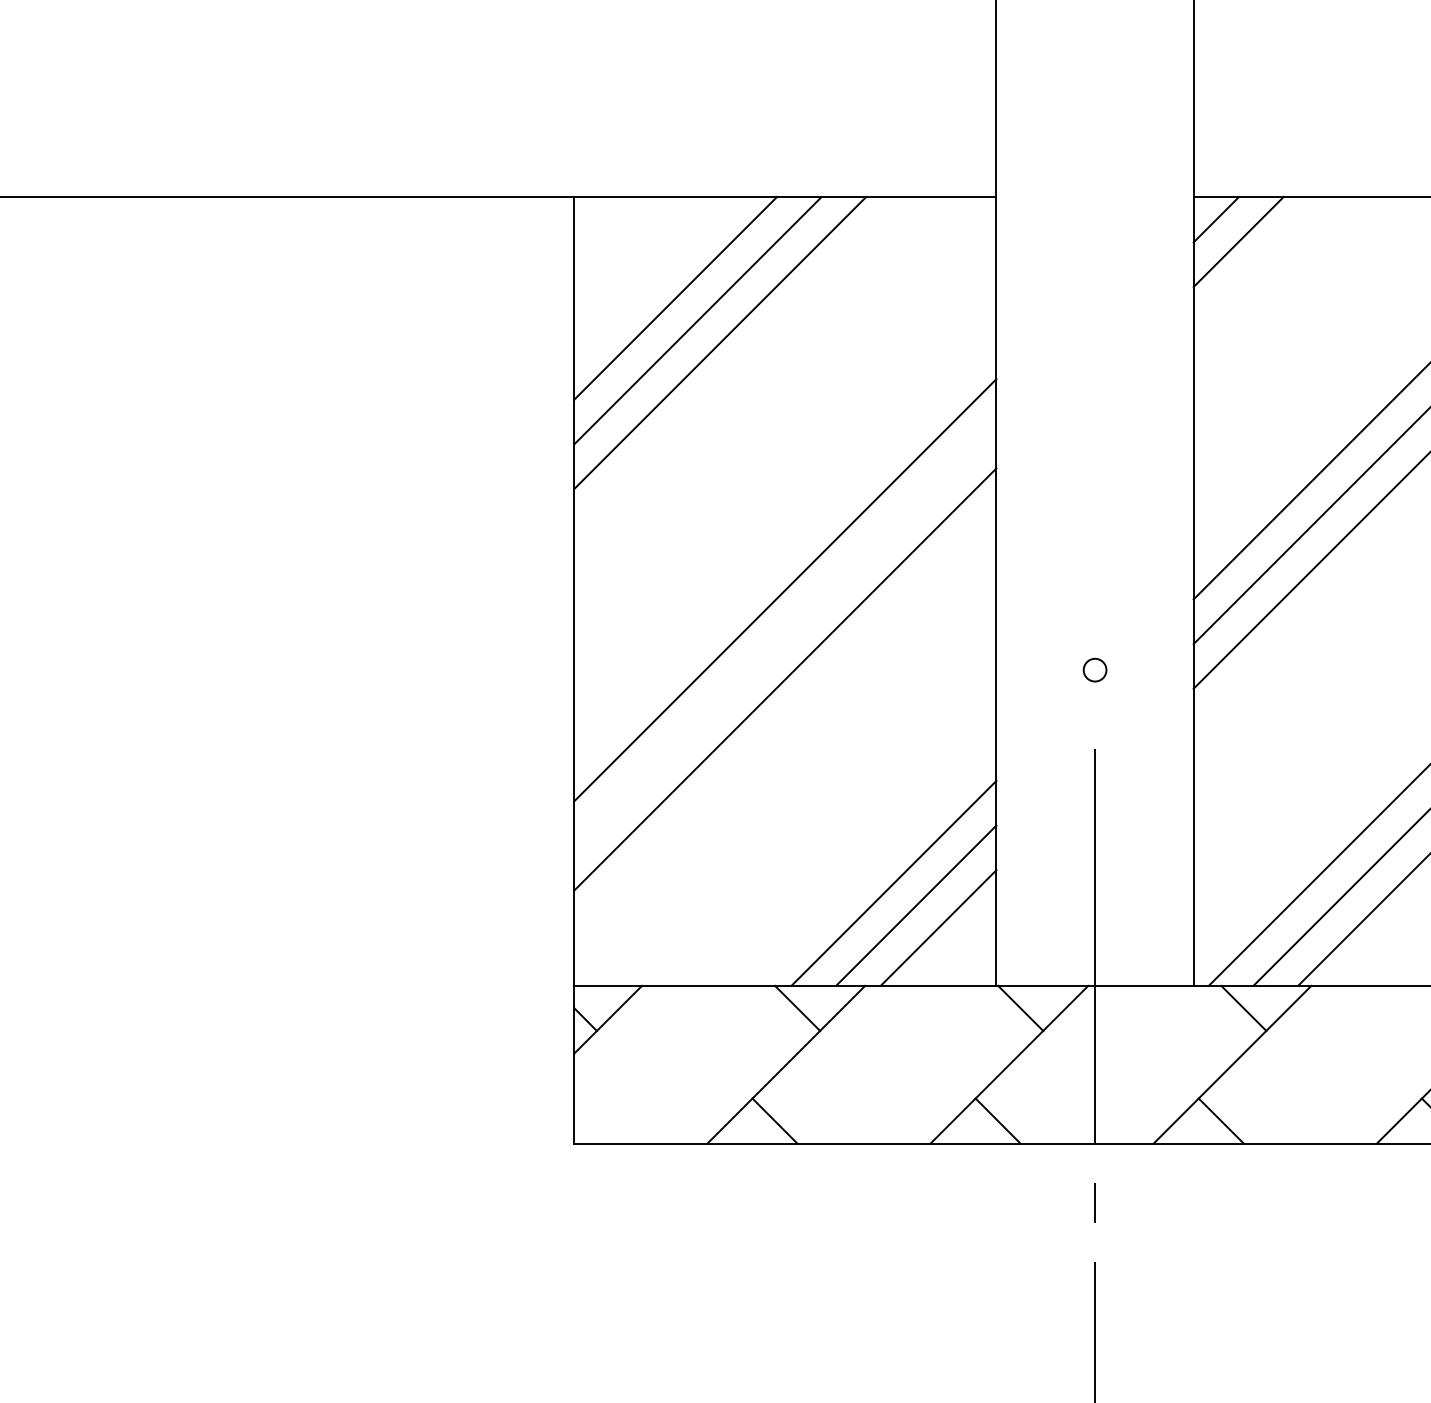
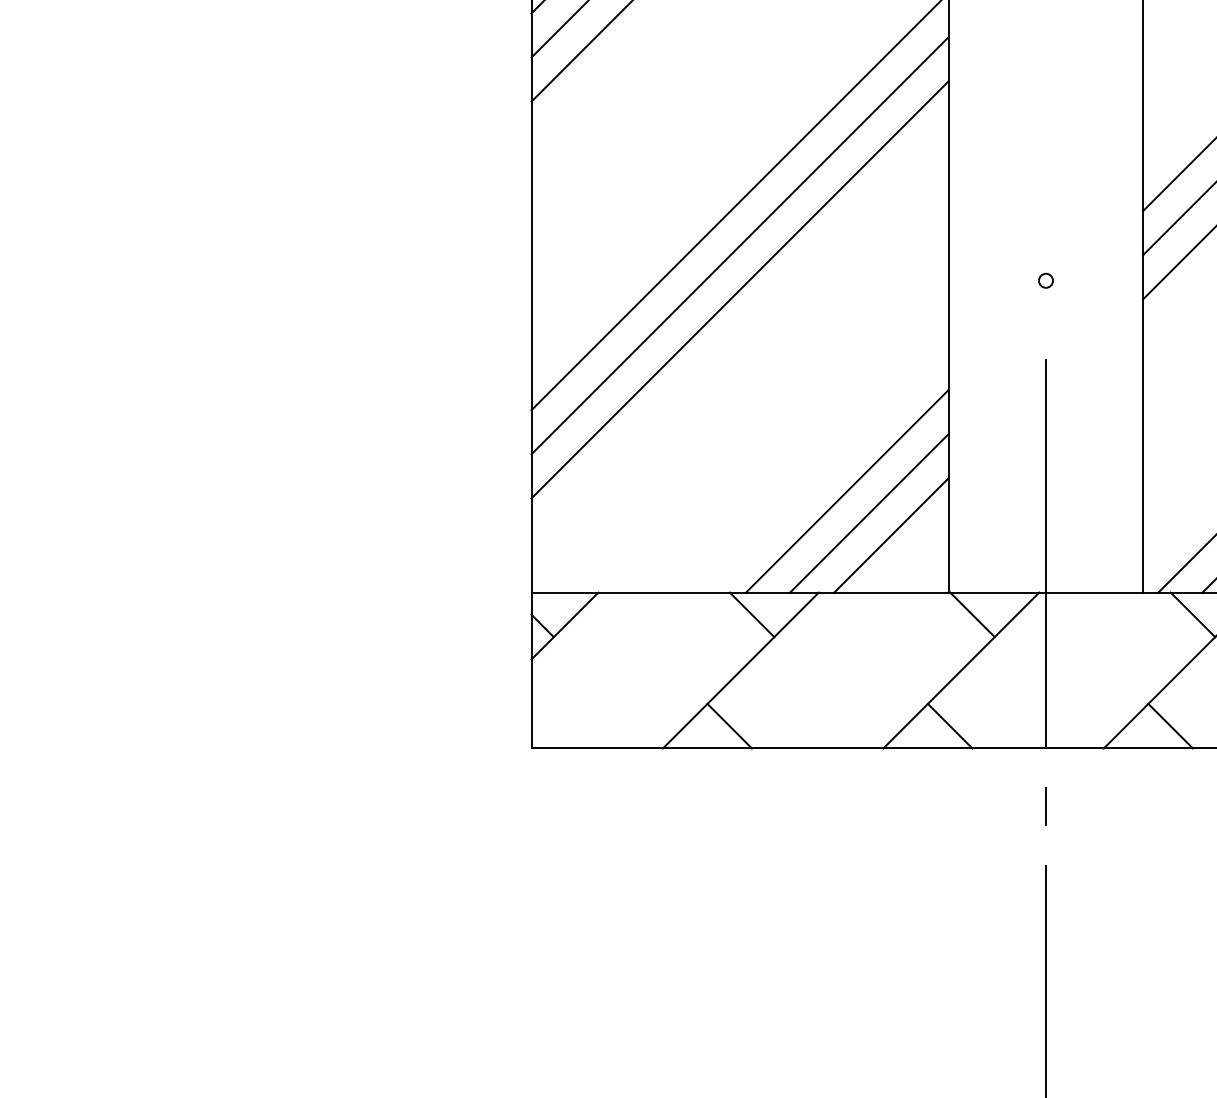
line: (785, 634) -> (740, 245), added
circle: (1094, 670) -> (1045, 281), size x0.62

